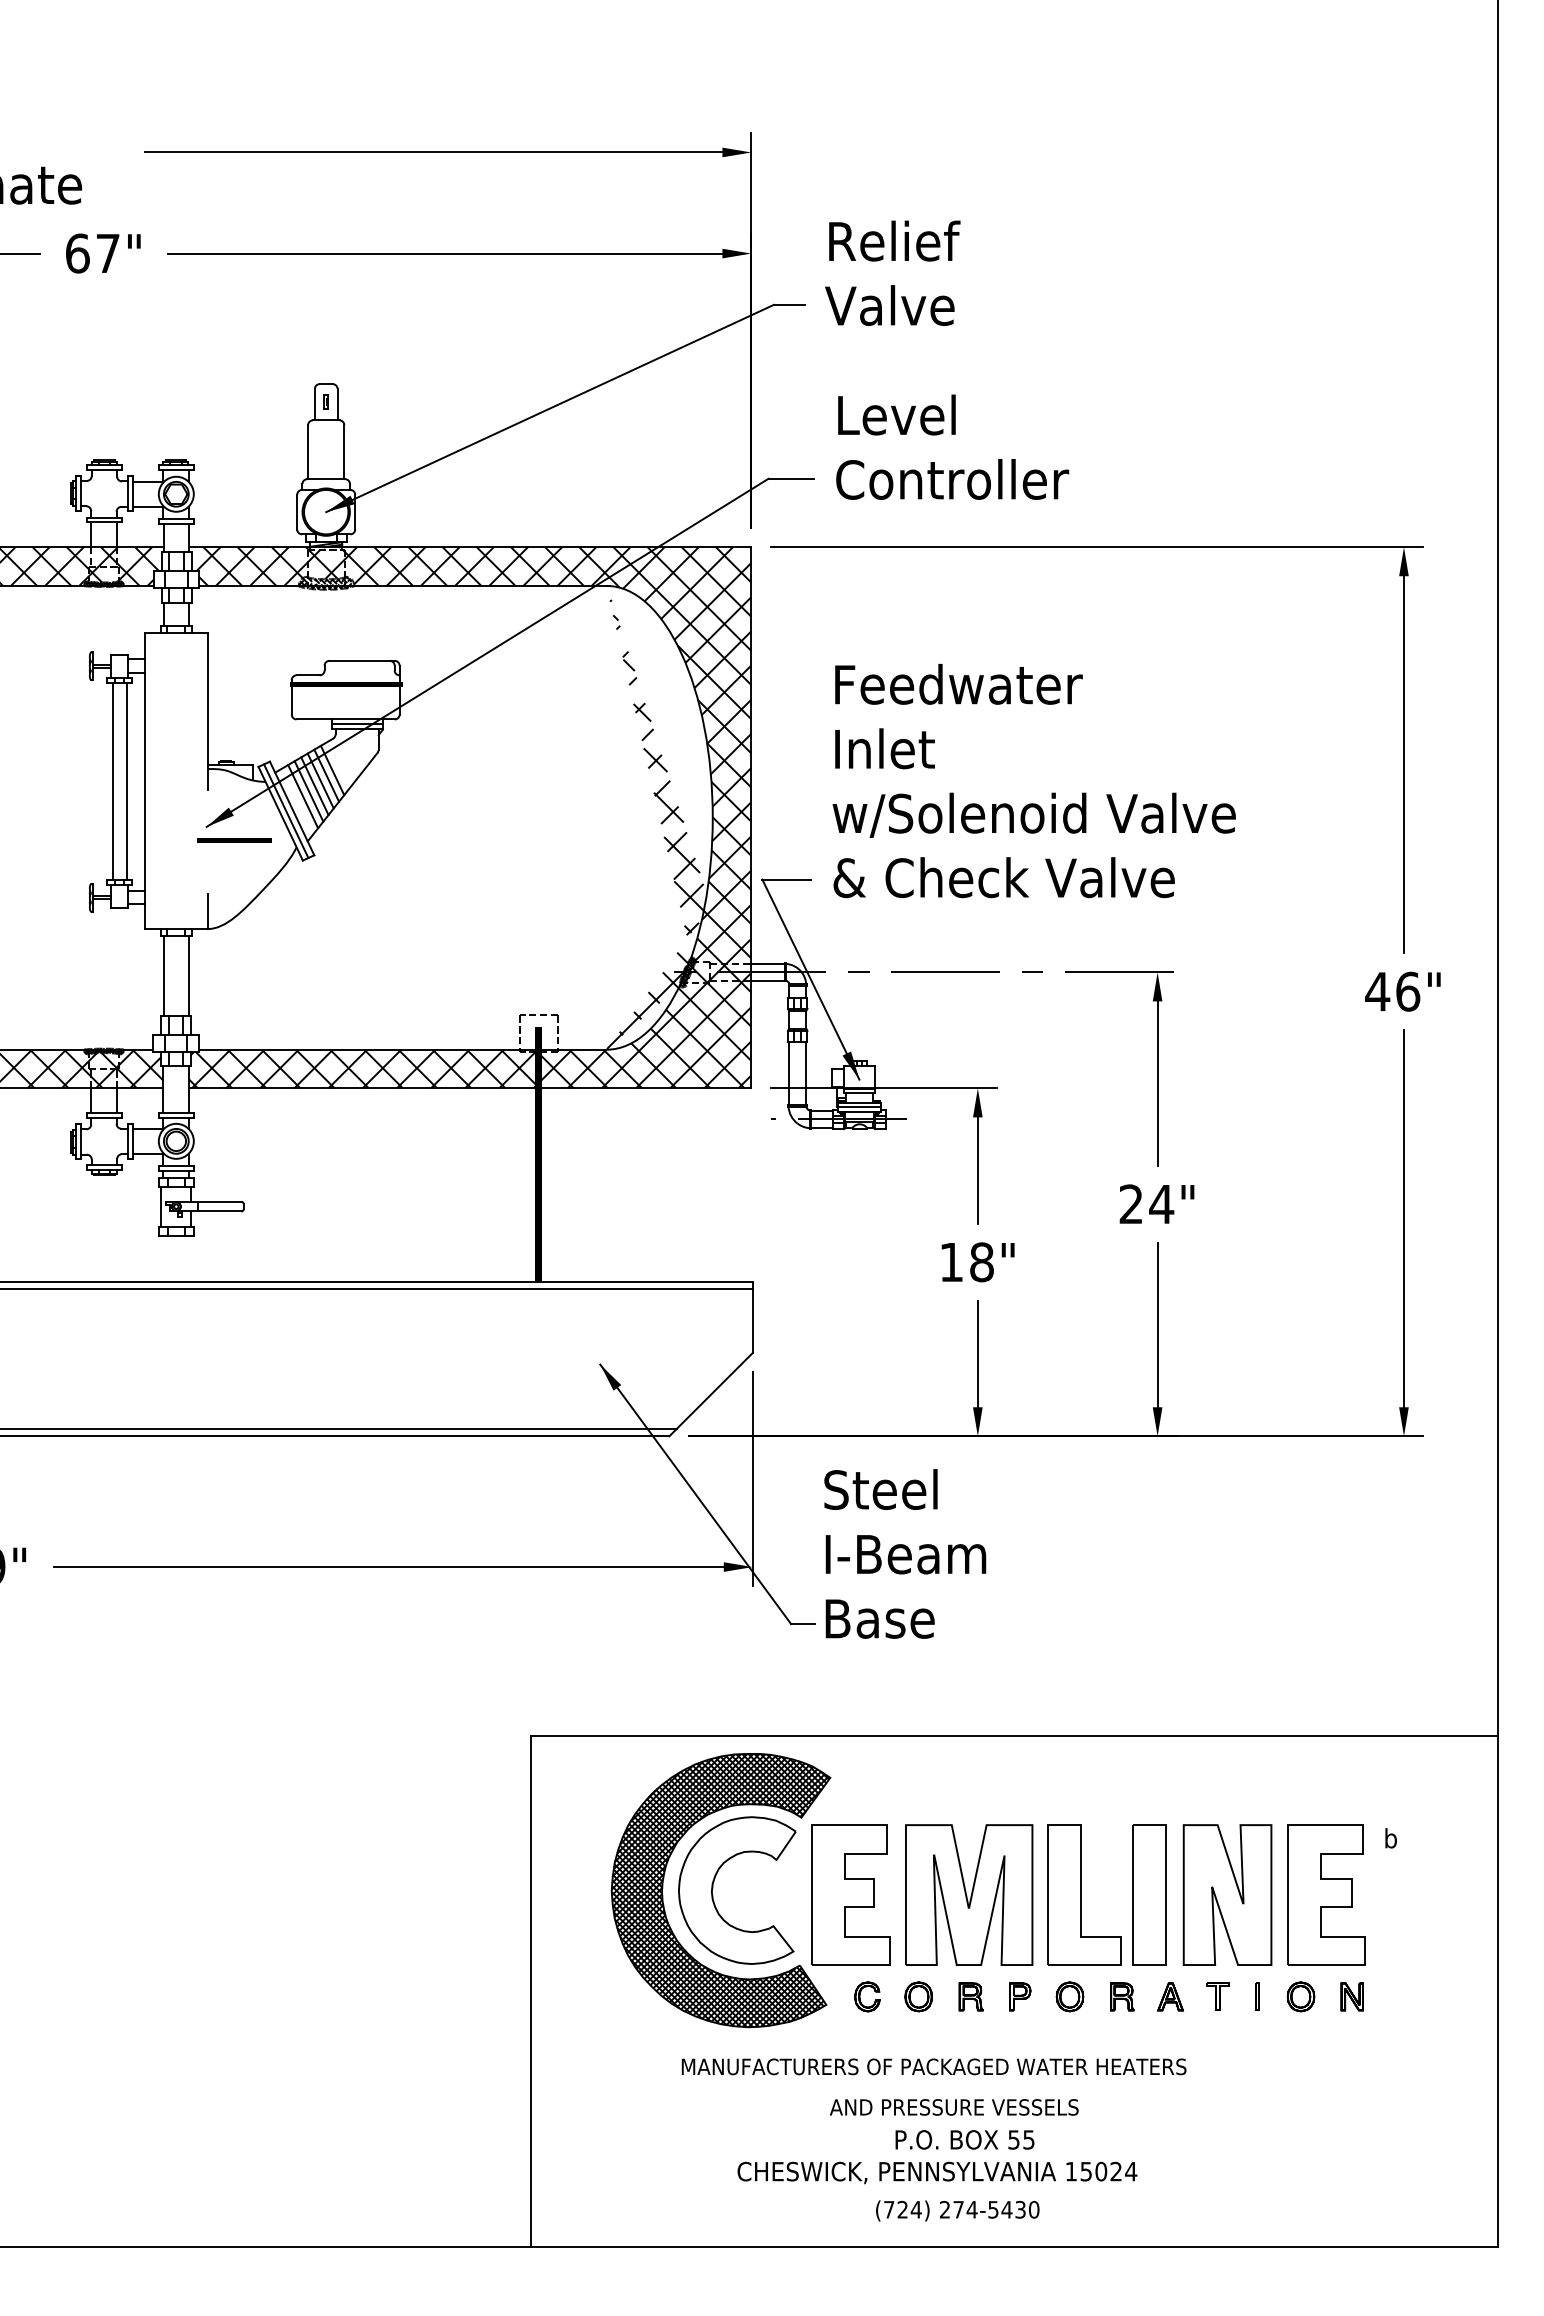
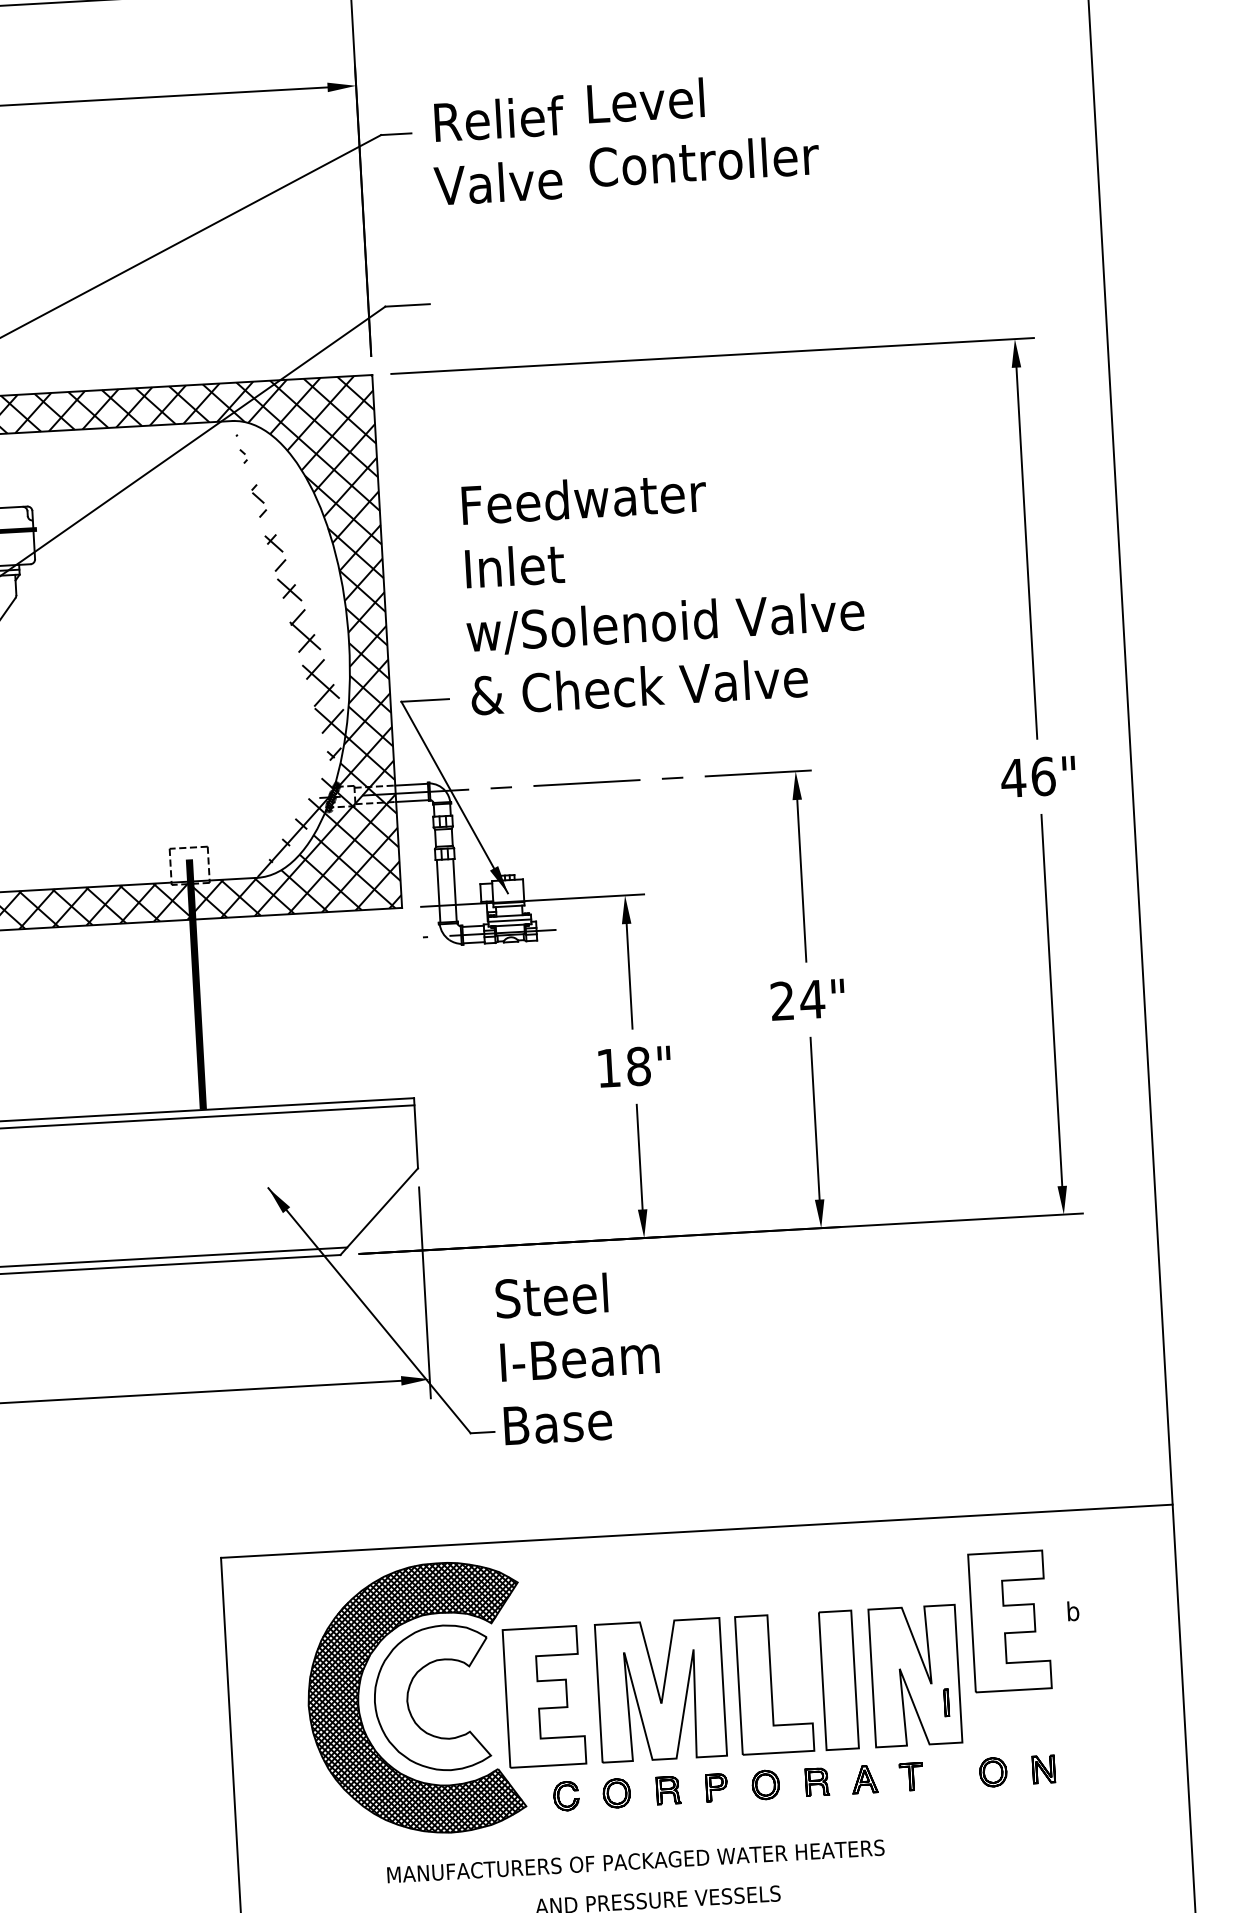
text: (892, 272) -> (499, 149), moved
text: (952, 446) -> (702, 128), moved
part: (1326, 1894) -> (1010, 1620), moved
line: (1256, 1996) -> (945, 1702), moved

